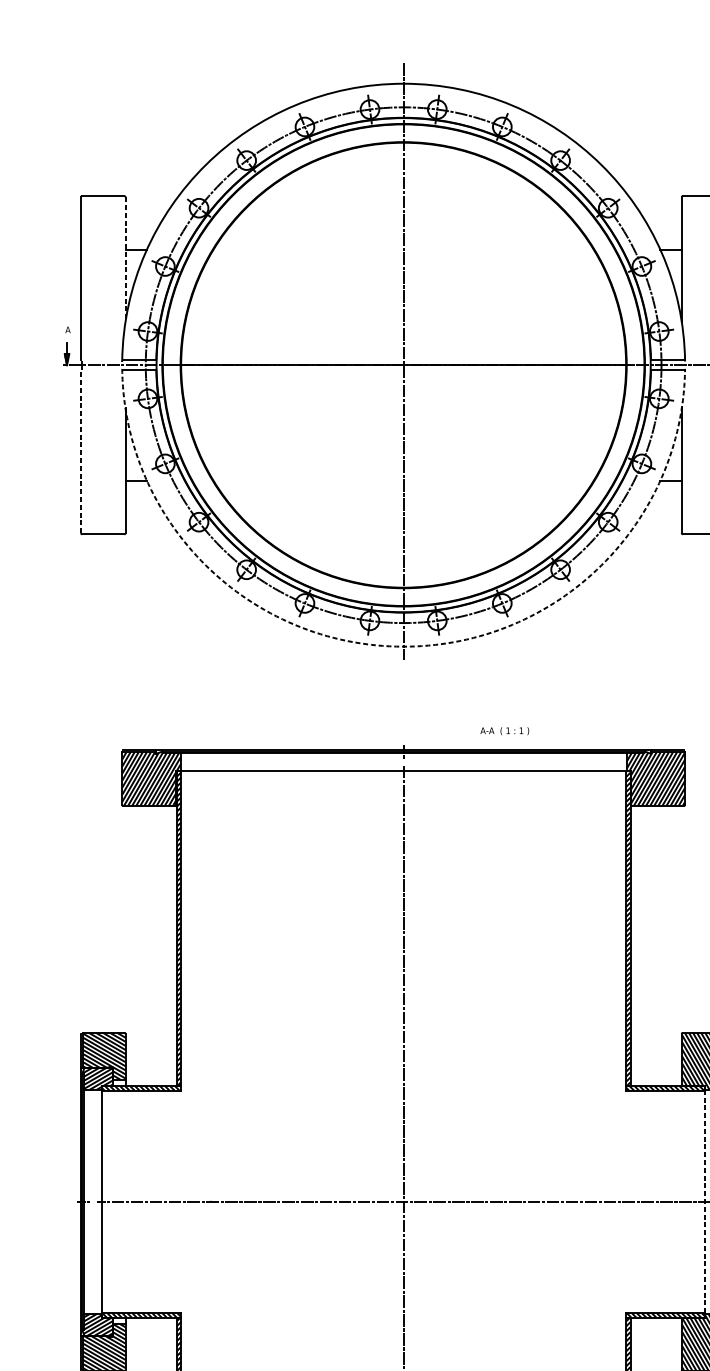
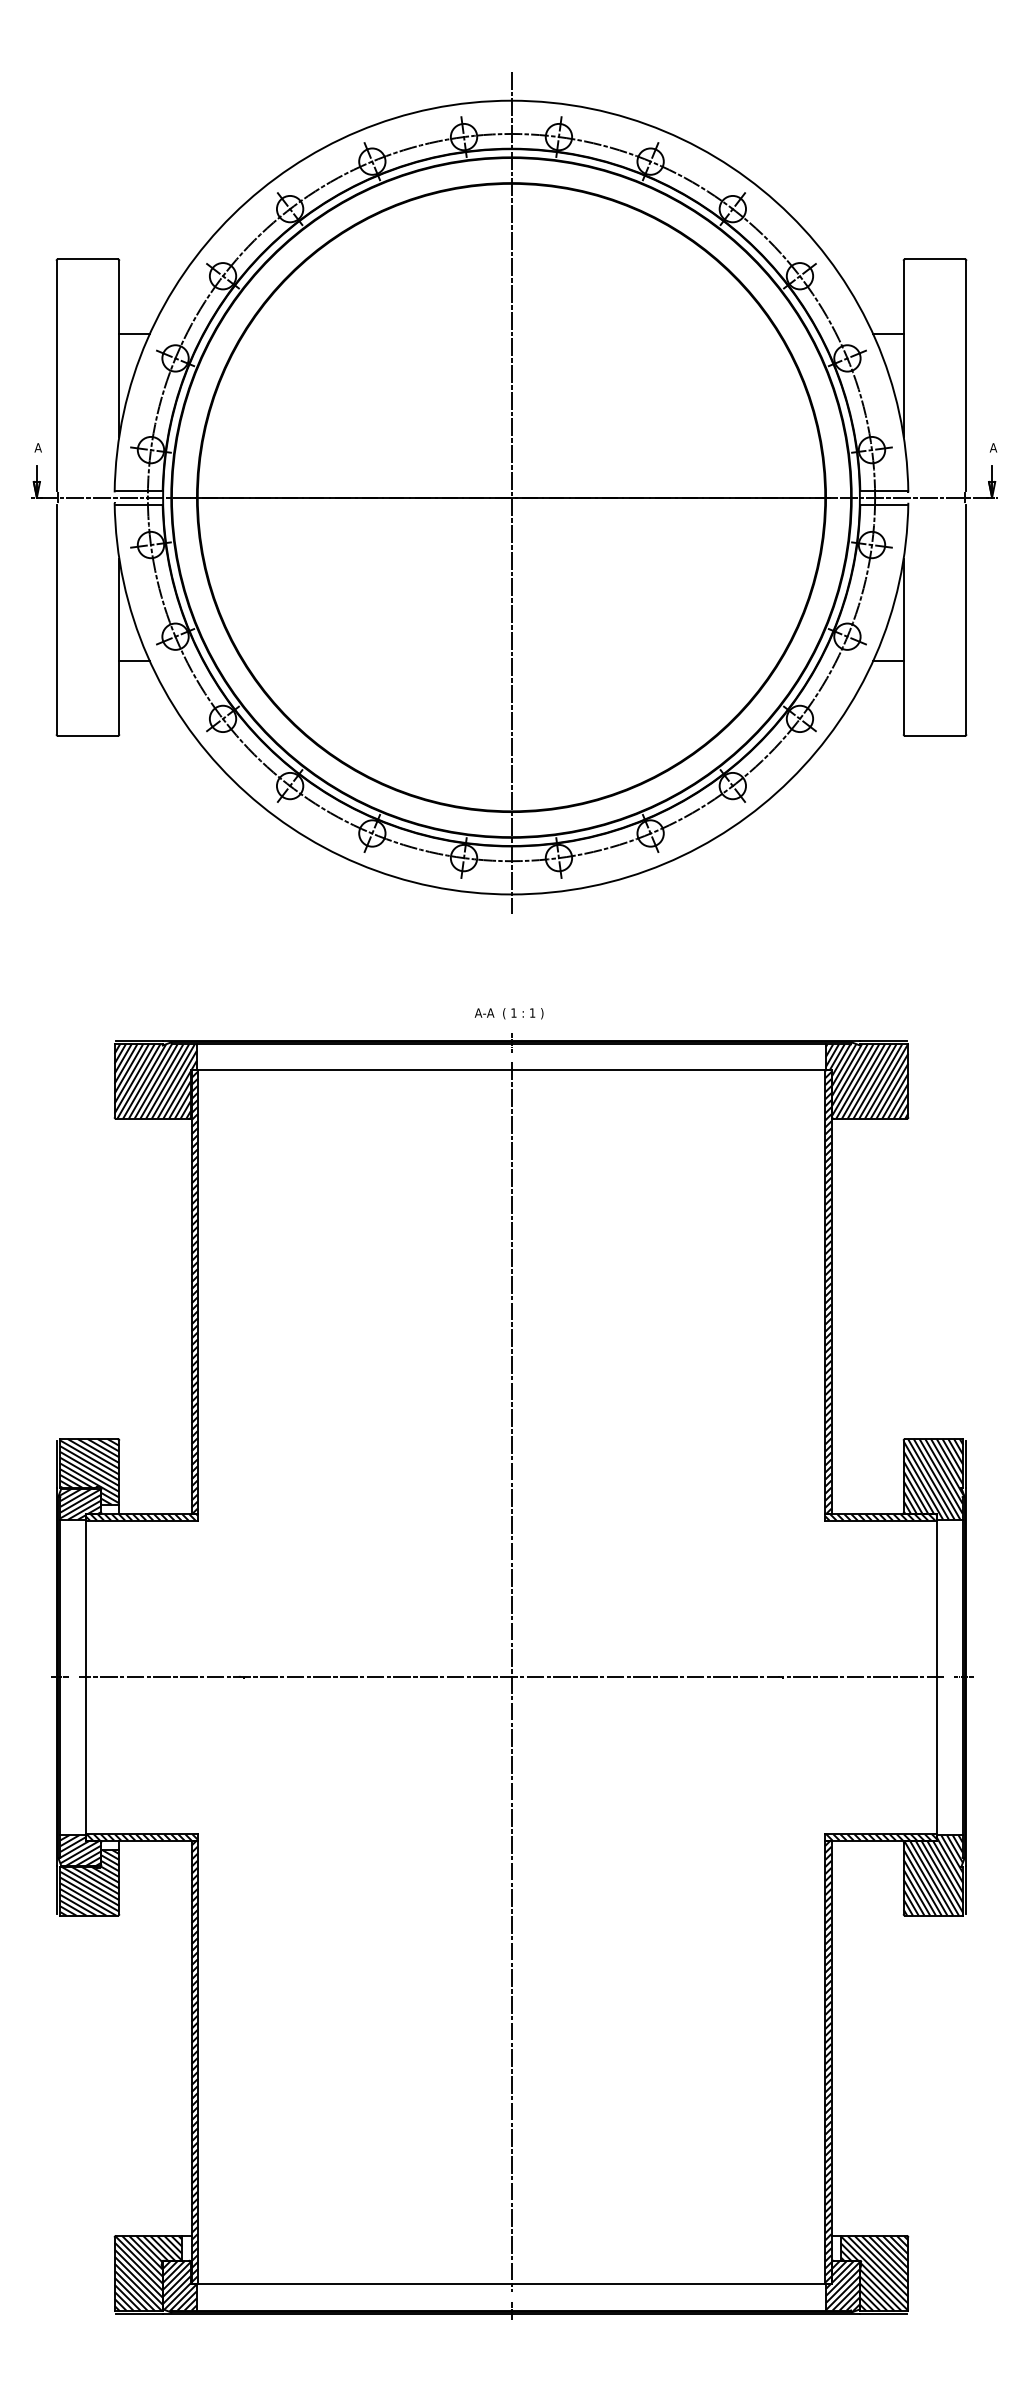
line: (125, 259) -> (119, 348), dashed -> solid
line: (80, 451) -> (56, 619), dashed -> solid
arc: (403, 646) -> (511, 894), dashed -> solid
text: (504, 731) -> (508, 1013), moved
line: (705, 1202) -> (936, 1677), dashed -> solid

